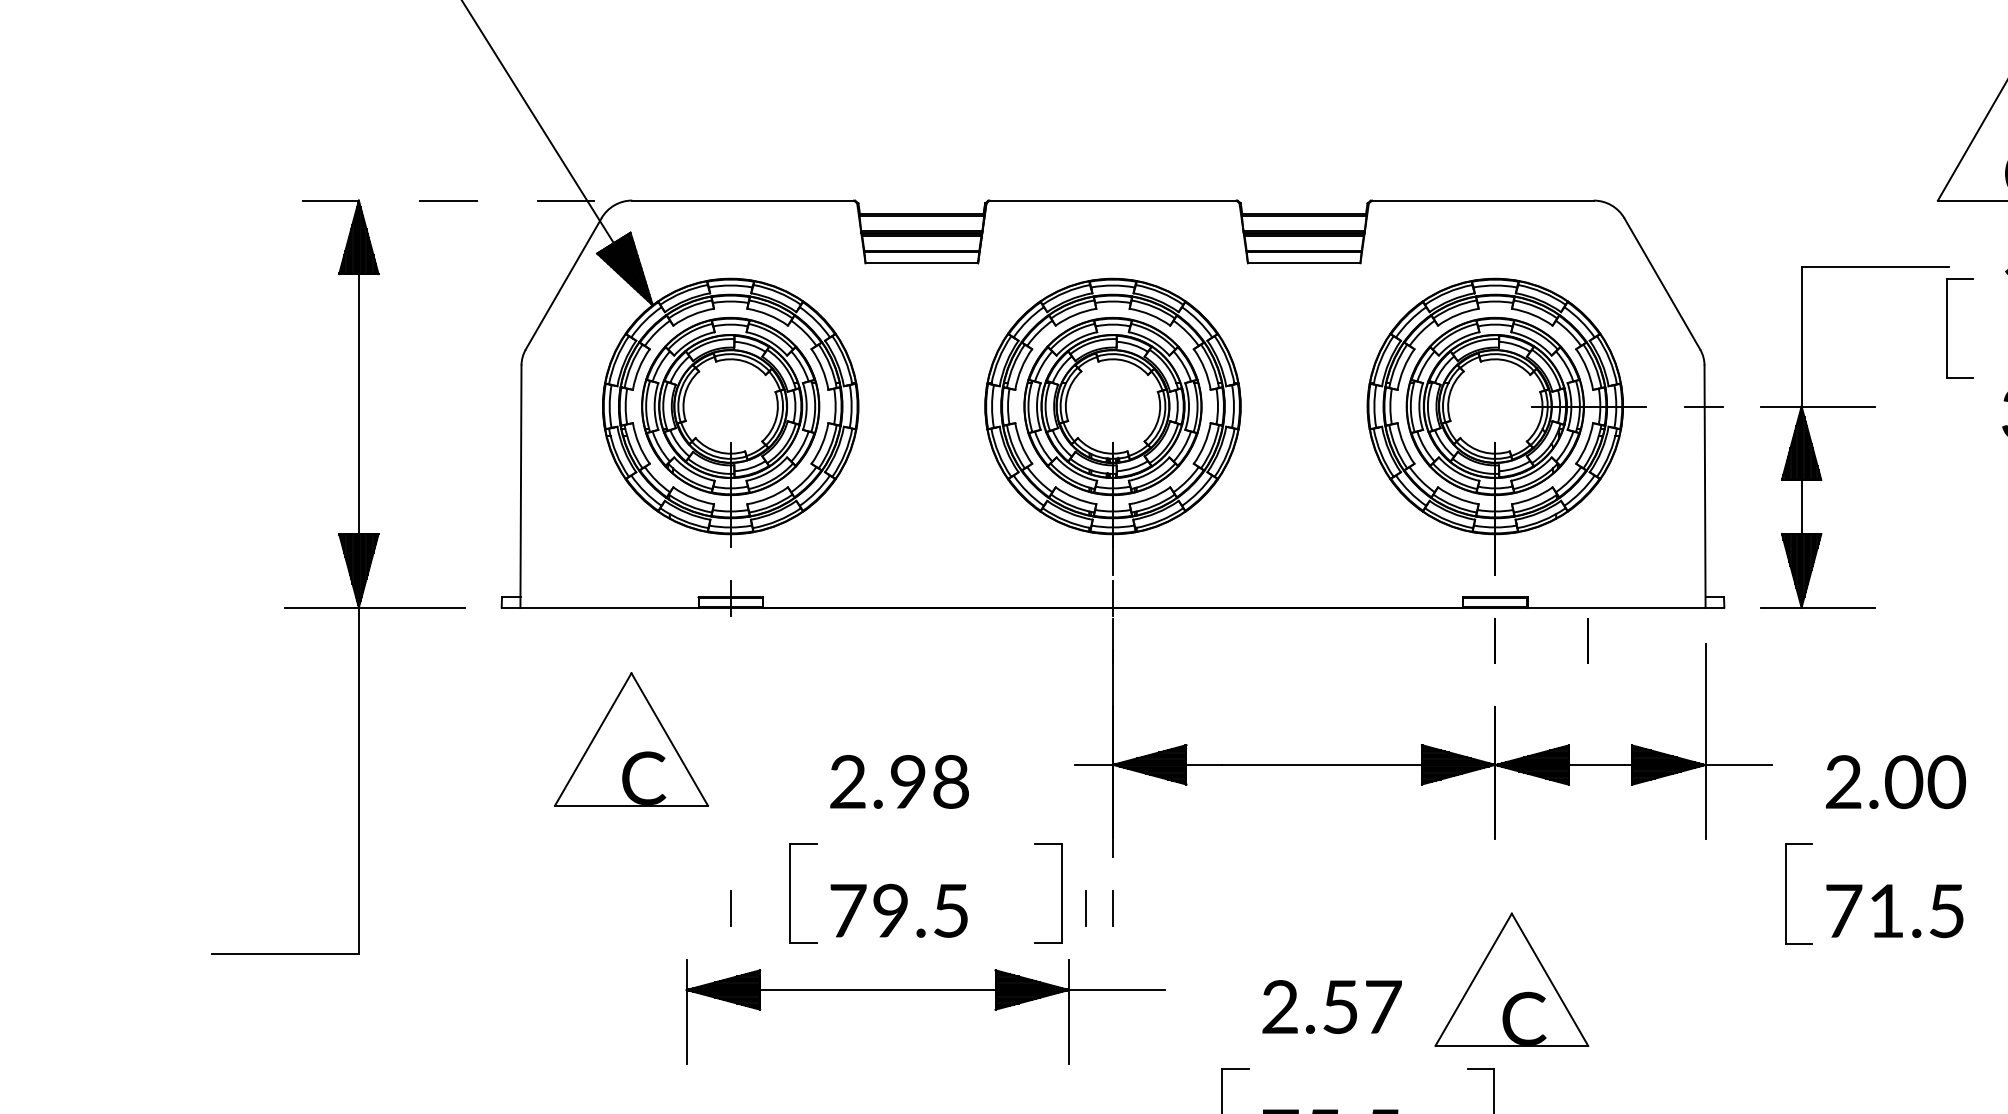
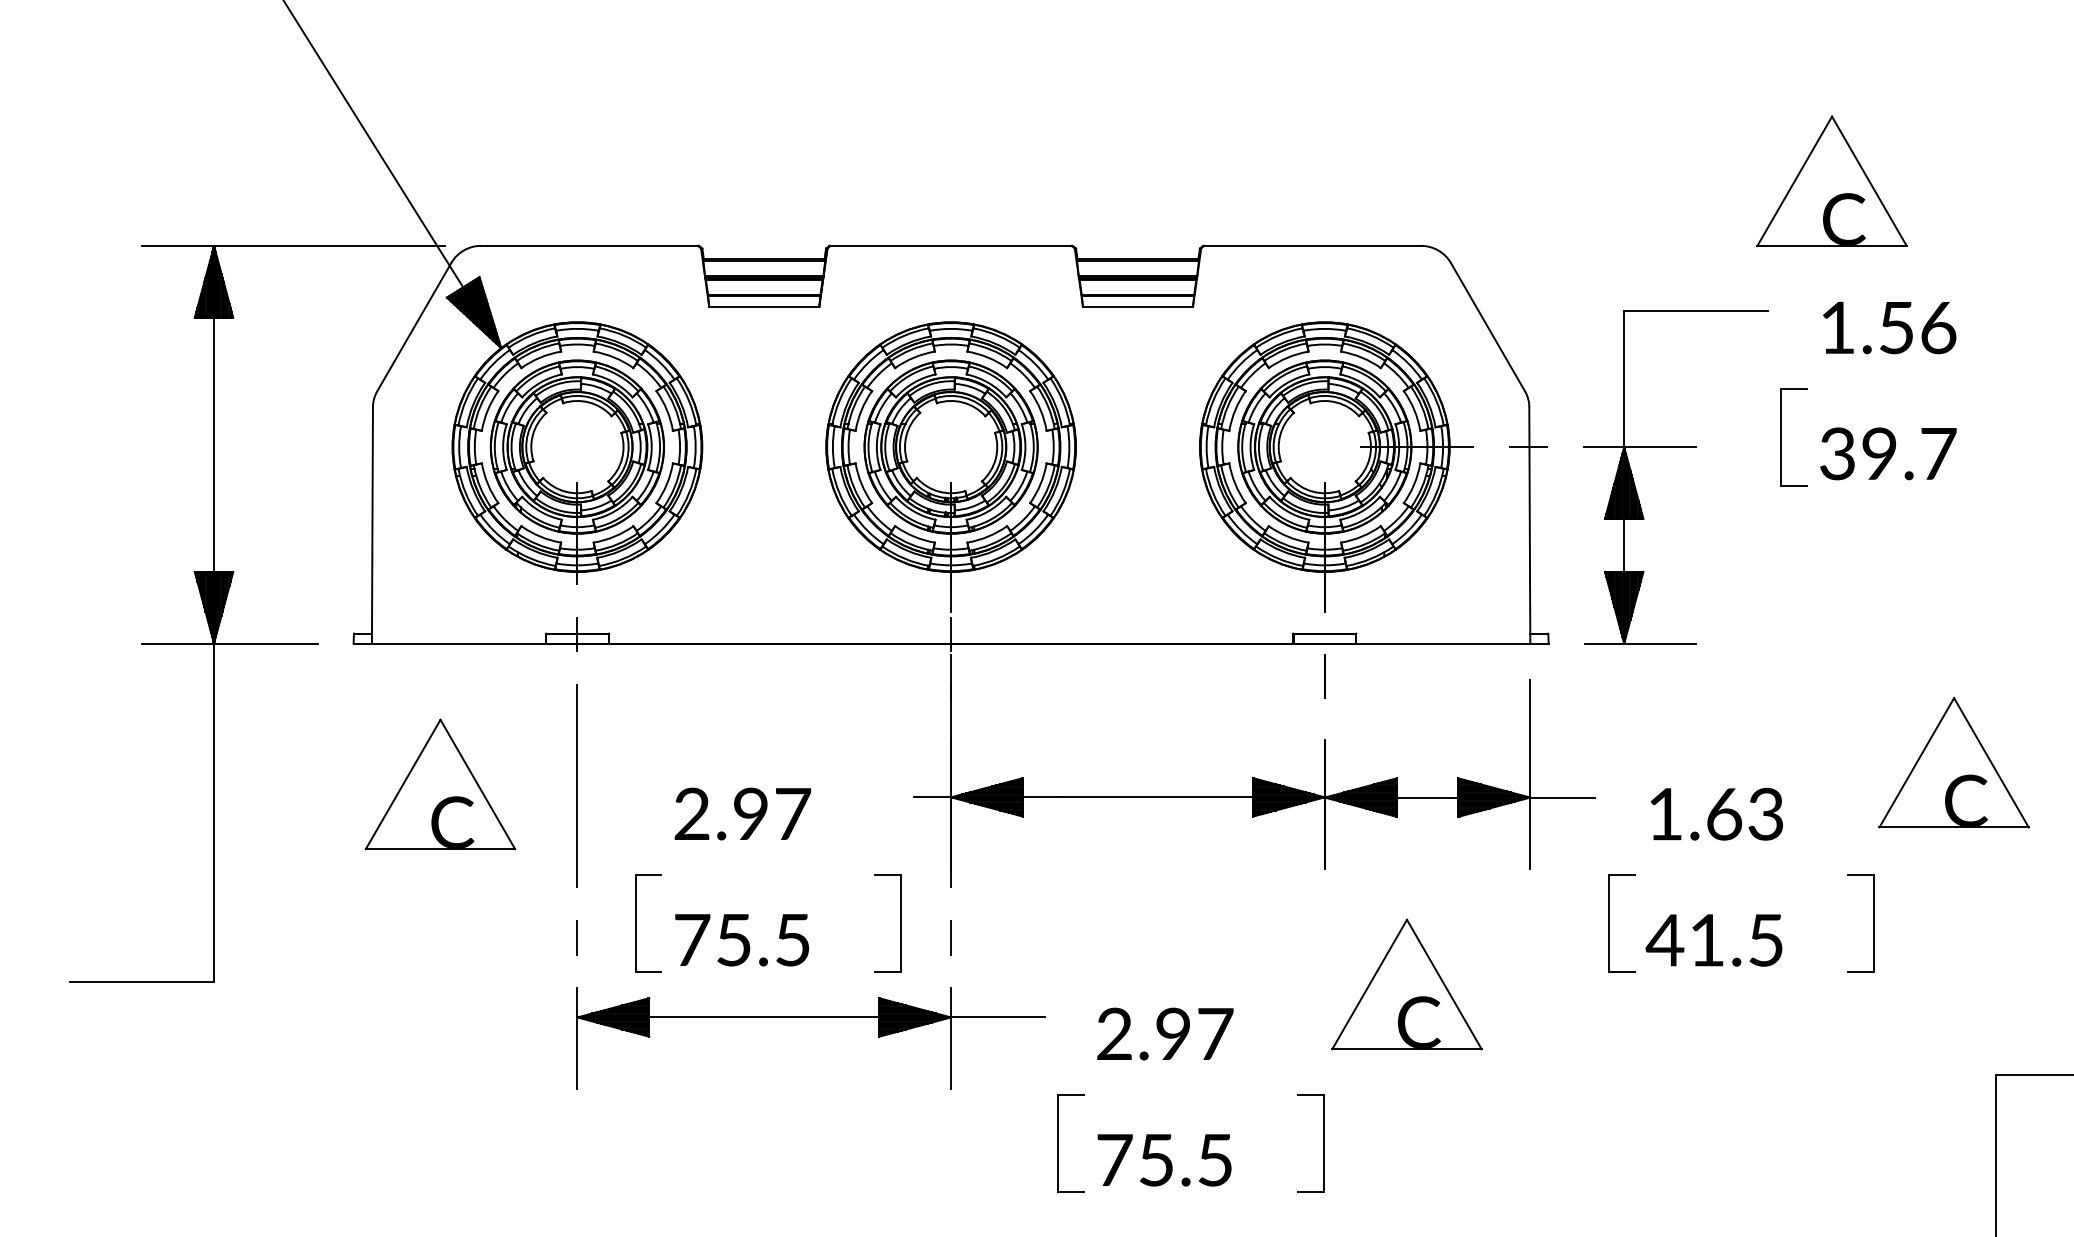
line: (440, 200) -> (293, 245), dashed -> solid
part: (1947, 329) -> (1781, 437), moved
line: (1588, 641) -> (1415, 676), removed
part: (631, 739) -> (440, 784), moved
line: (730, 753) -> (577, 786), added
text: (951, 781) -> (793, 813), 2.98 -> 2.97
text: (1896, 781) -> (1716, 813), 2.00 -> 1.63
line: (1085, 908) -> (924, 937), removed
text: (890, 910) -> (733, 939), 79.5 -> 75.5
text: (1842, 911) -> (1664, 940), 71.5 -> 41.5
part: (1511, 979) -> (1406, 984), moved
part: (925, 990) -> (810, 1017), moved
text: (1339, 1006) -> (1172, 1033), 2.57 -> 2.97

